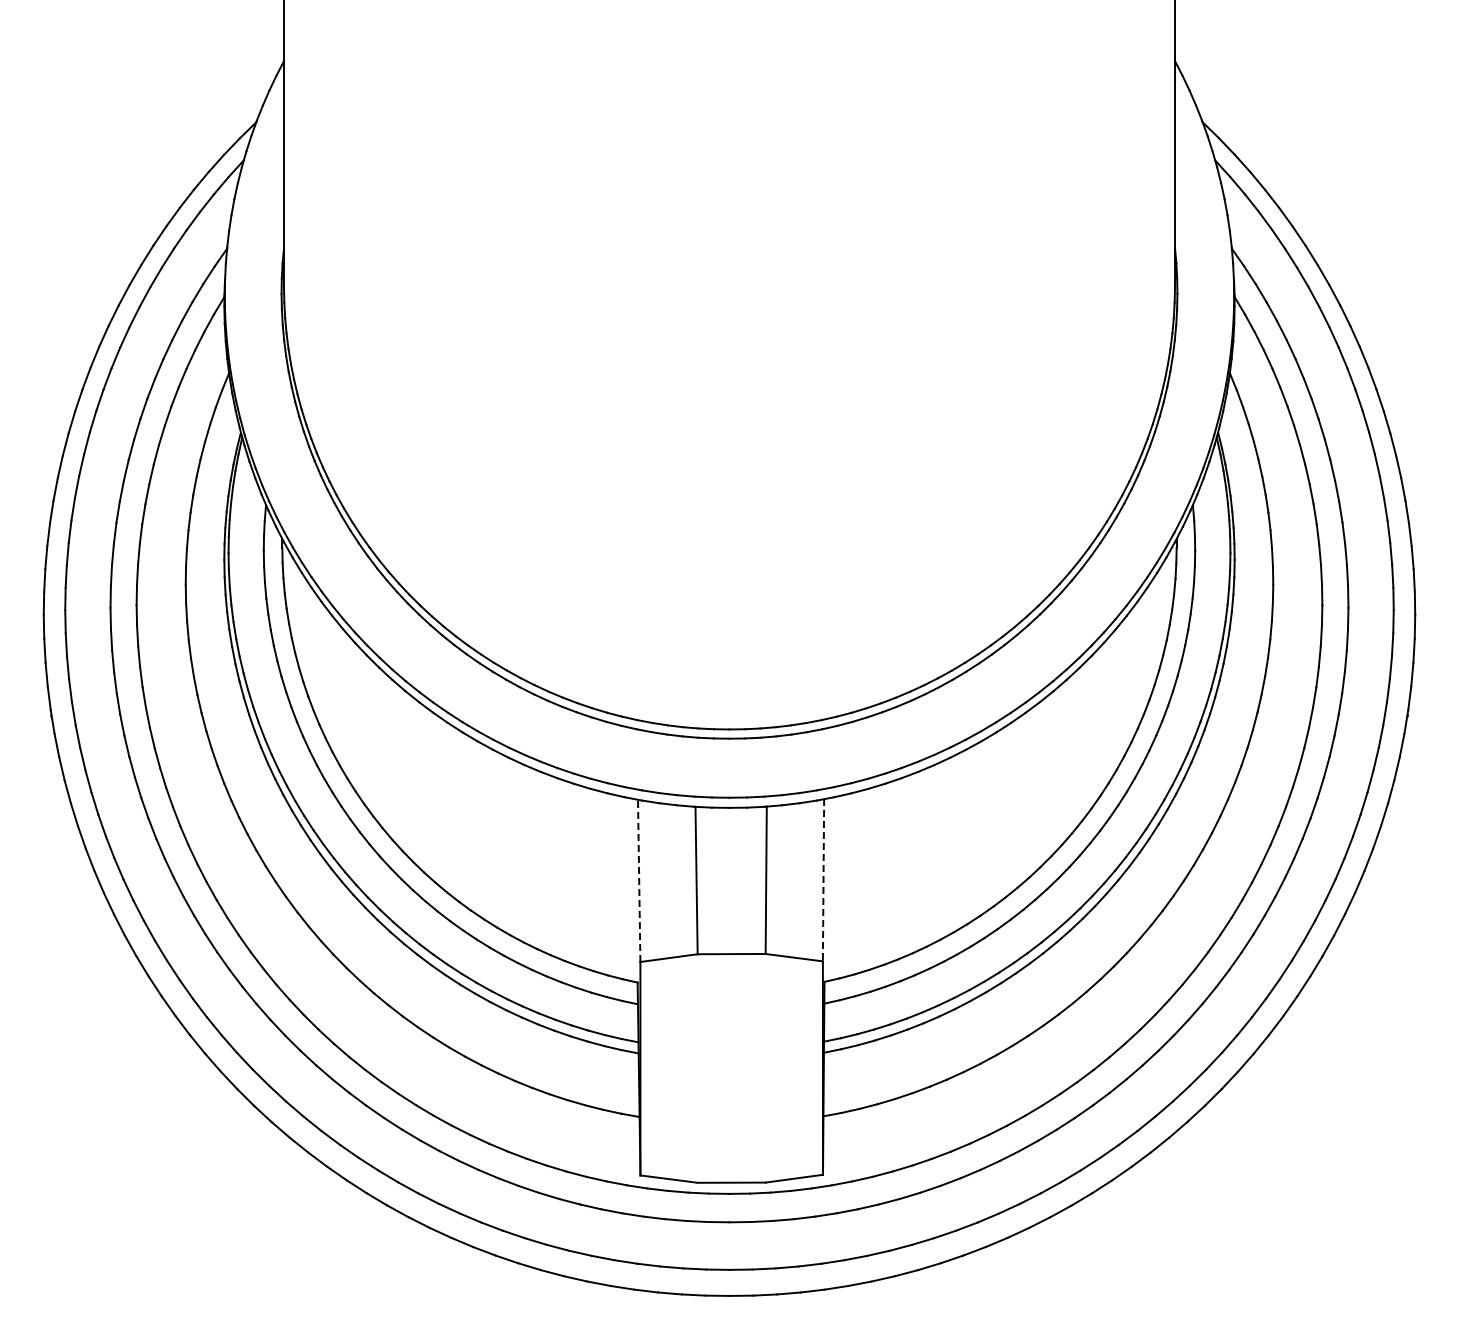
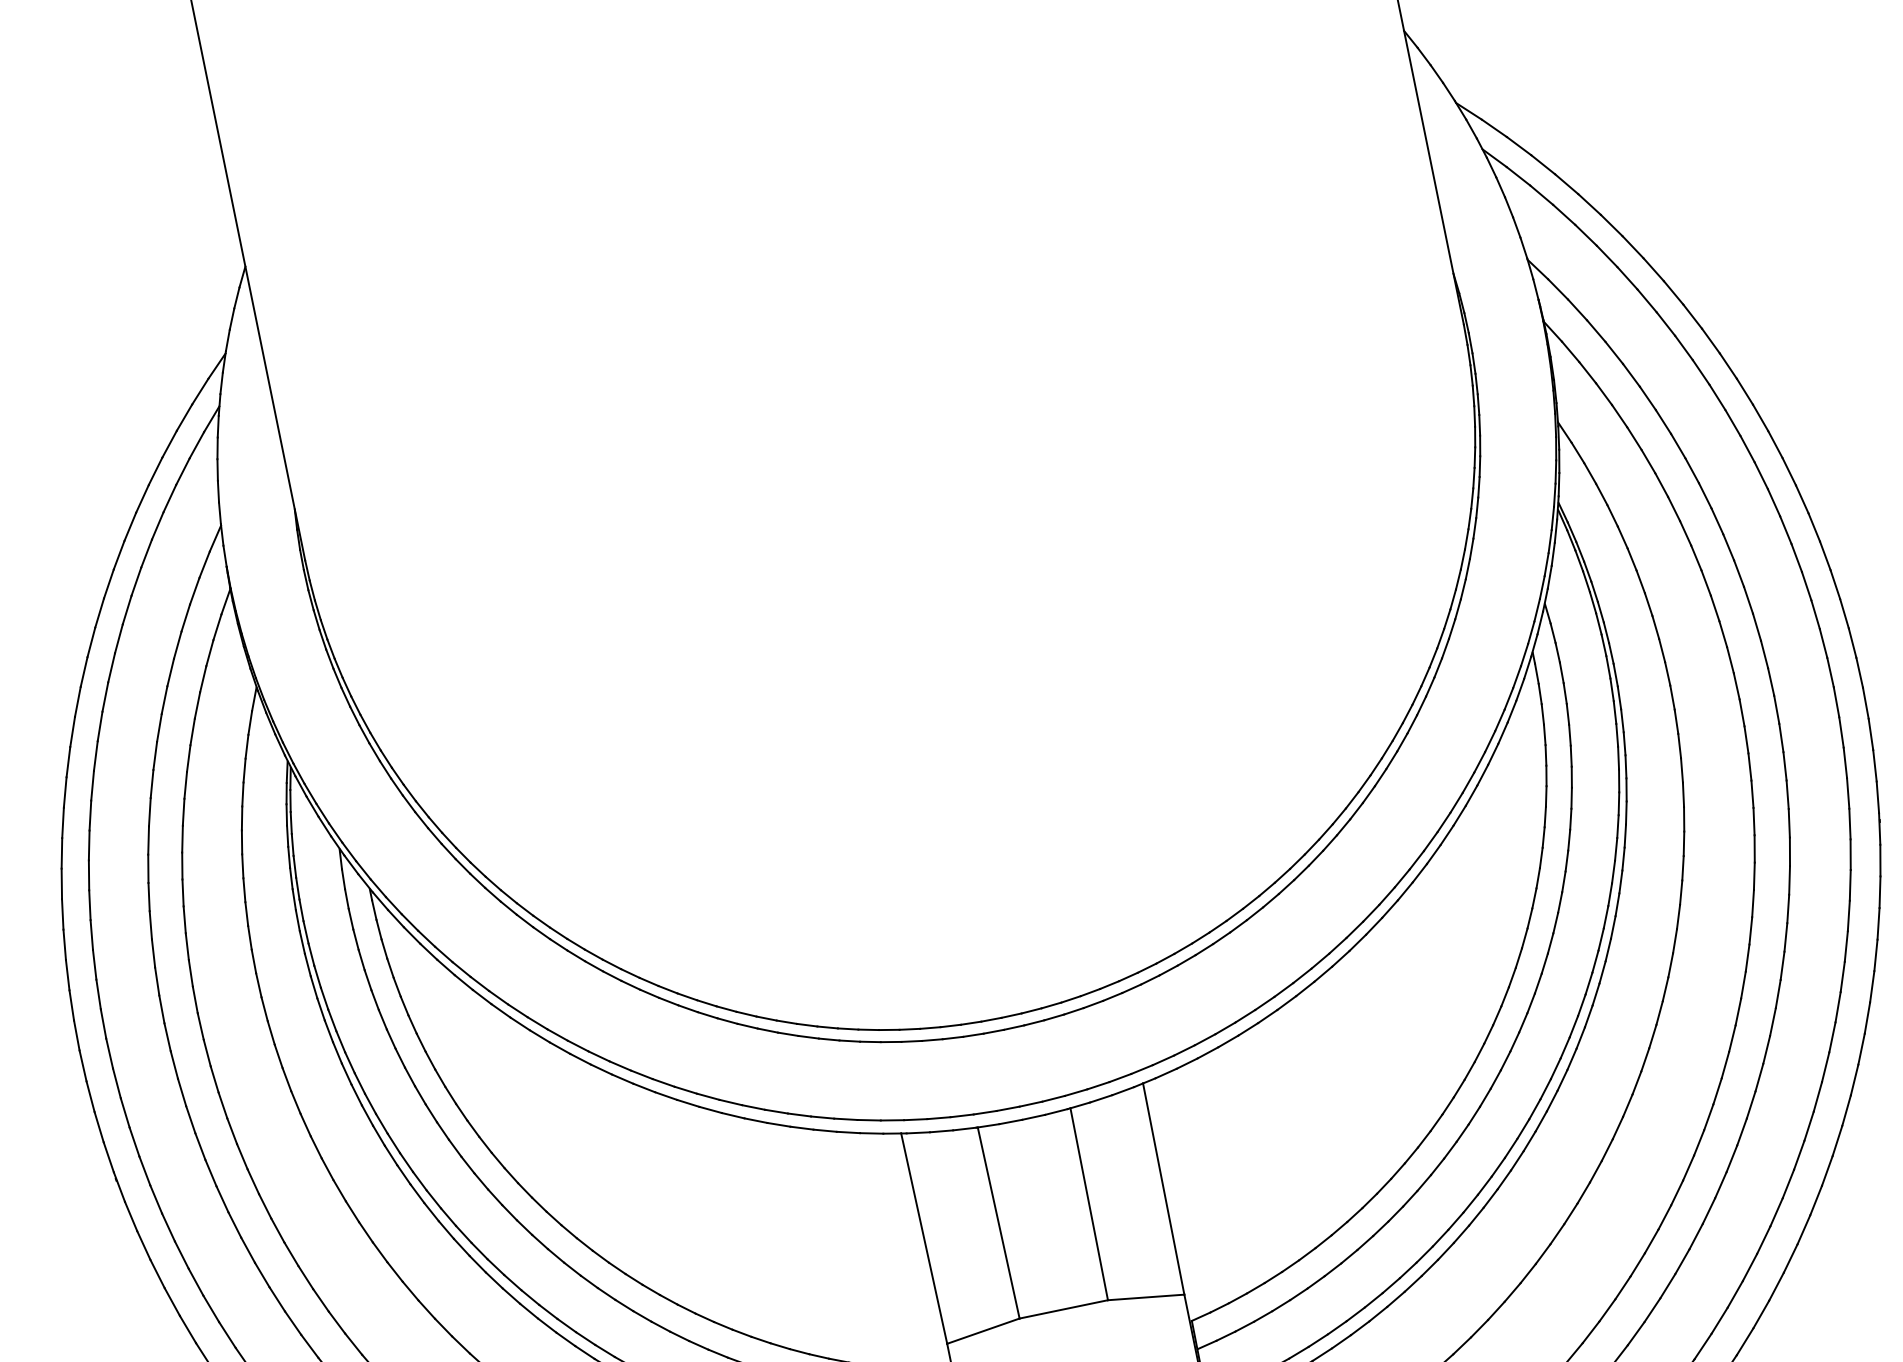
line: (639, 880) -> (924, 1238), dashed -> solid
line: (823, 880) -> (1163, 1189), dashed -> solid

